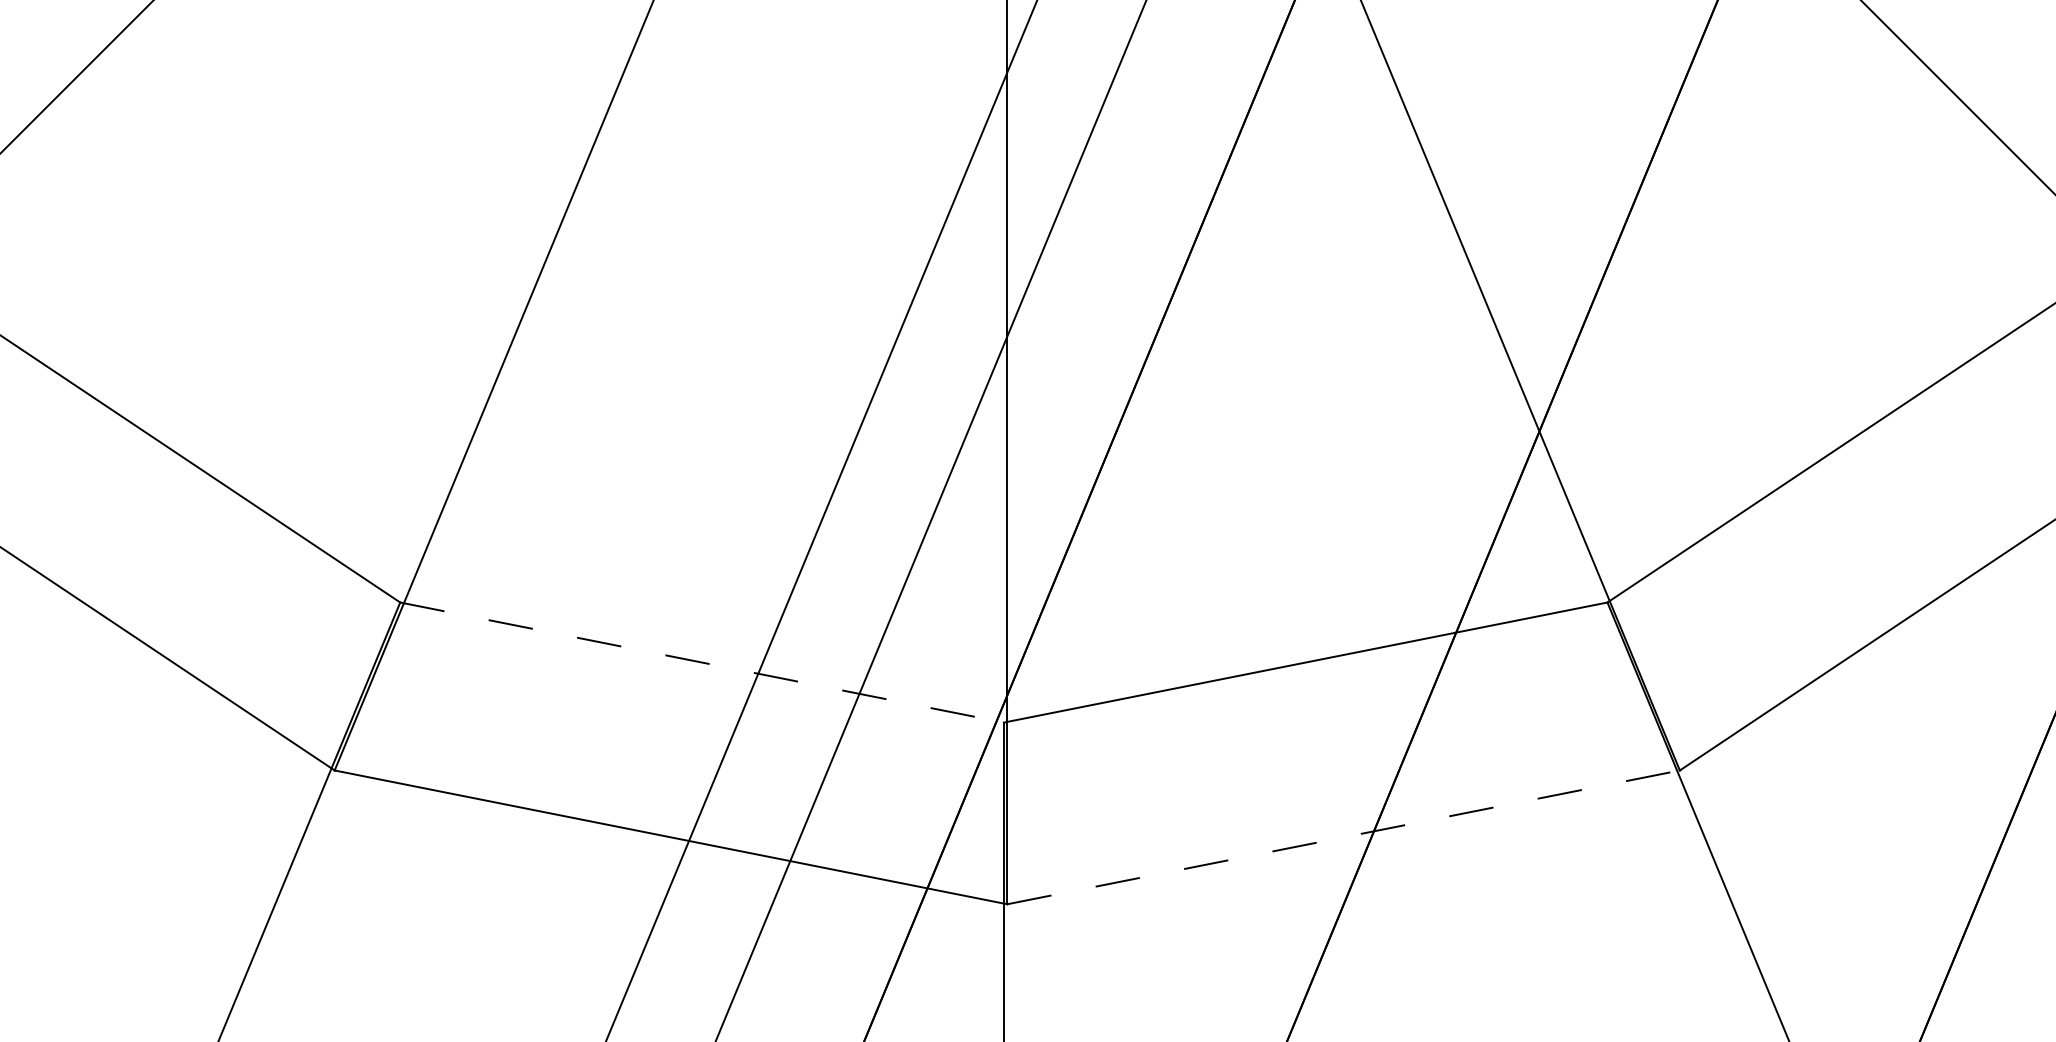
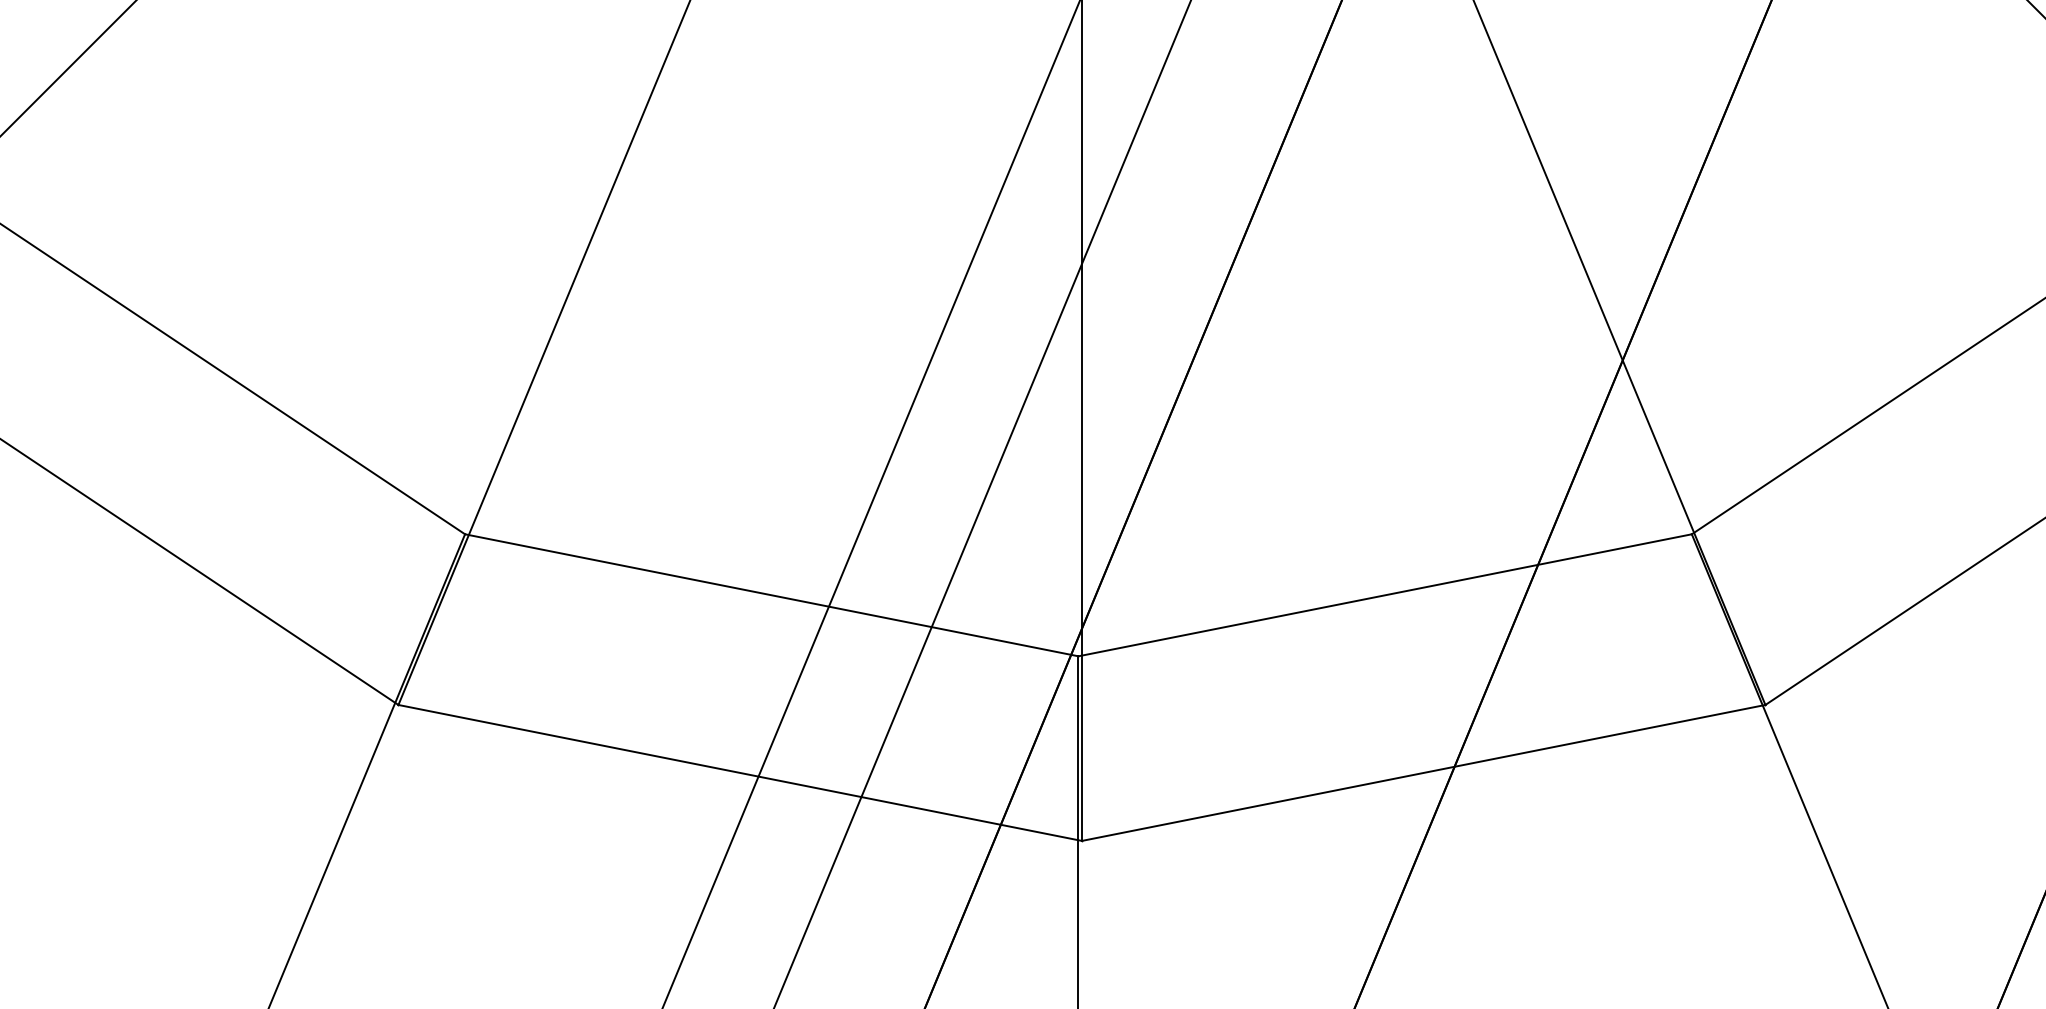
line: (702, 662) -> (772, 595), dashed -> solid
line: (1343, 837) -> (1423, 773), dashed -> solid

